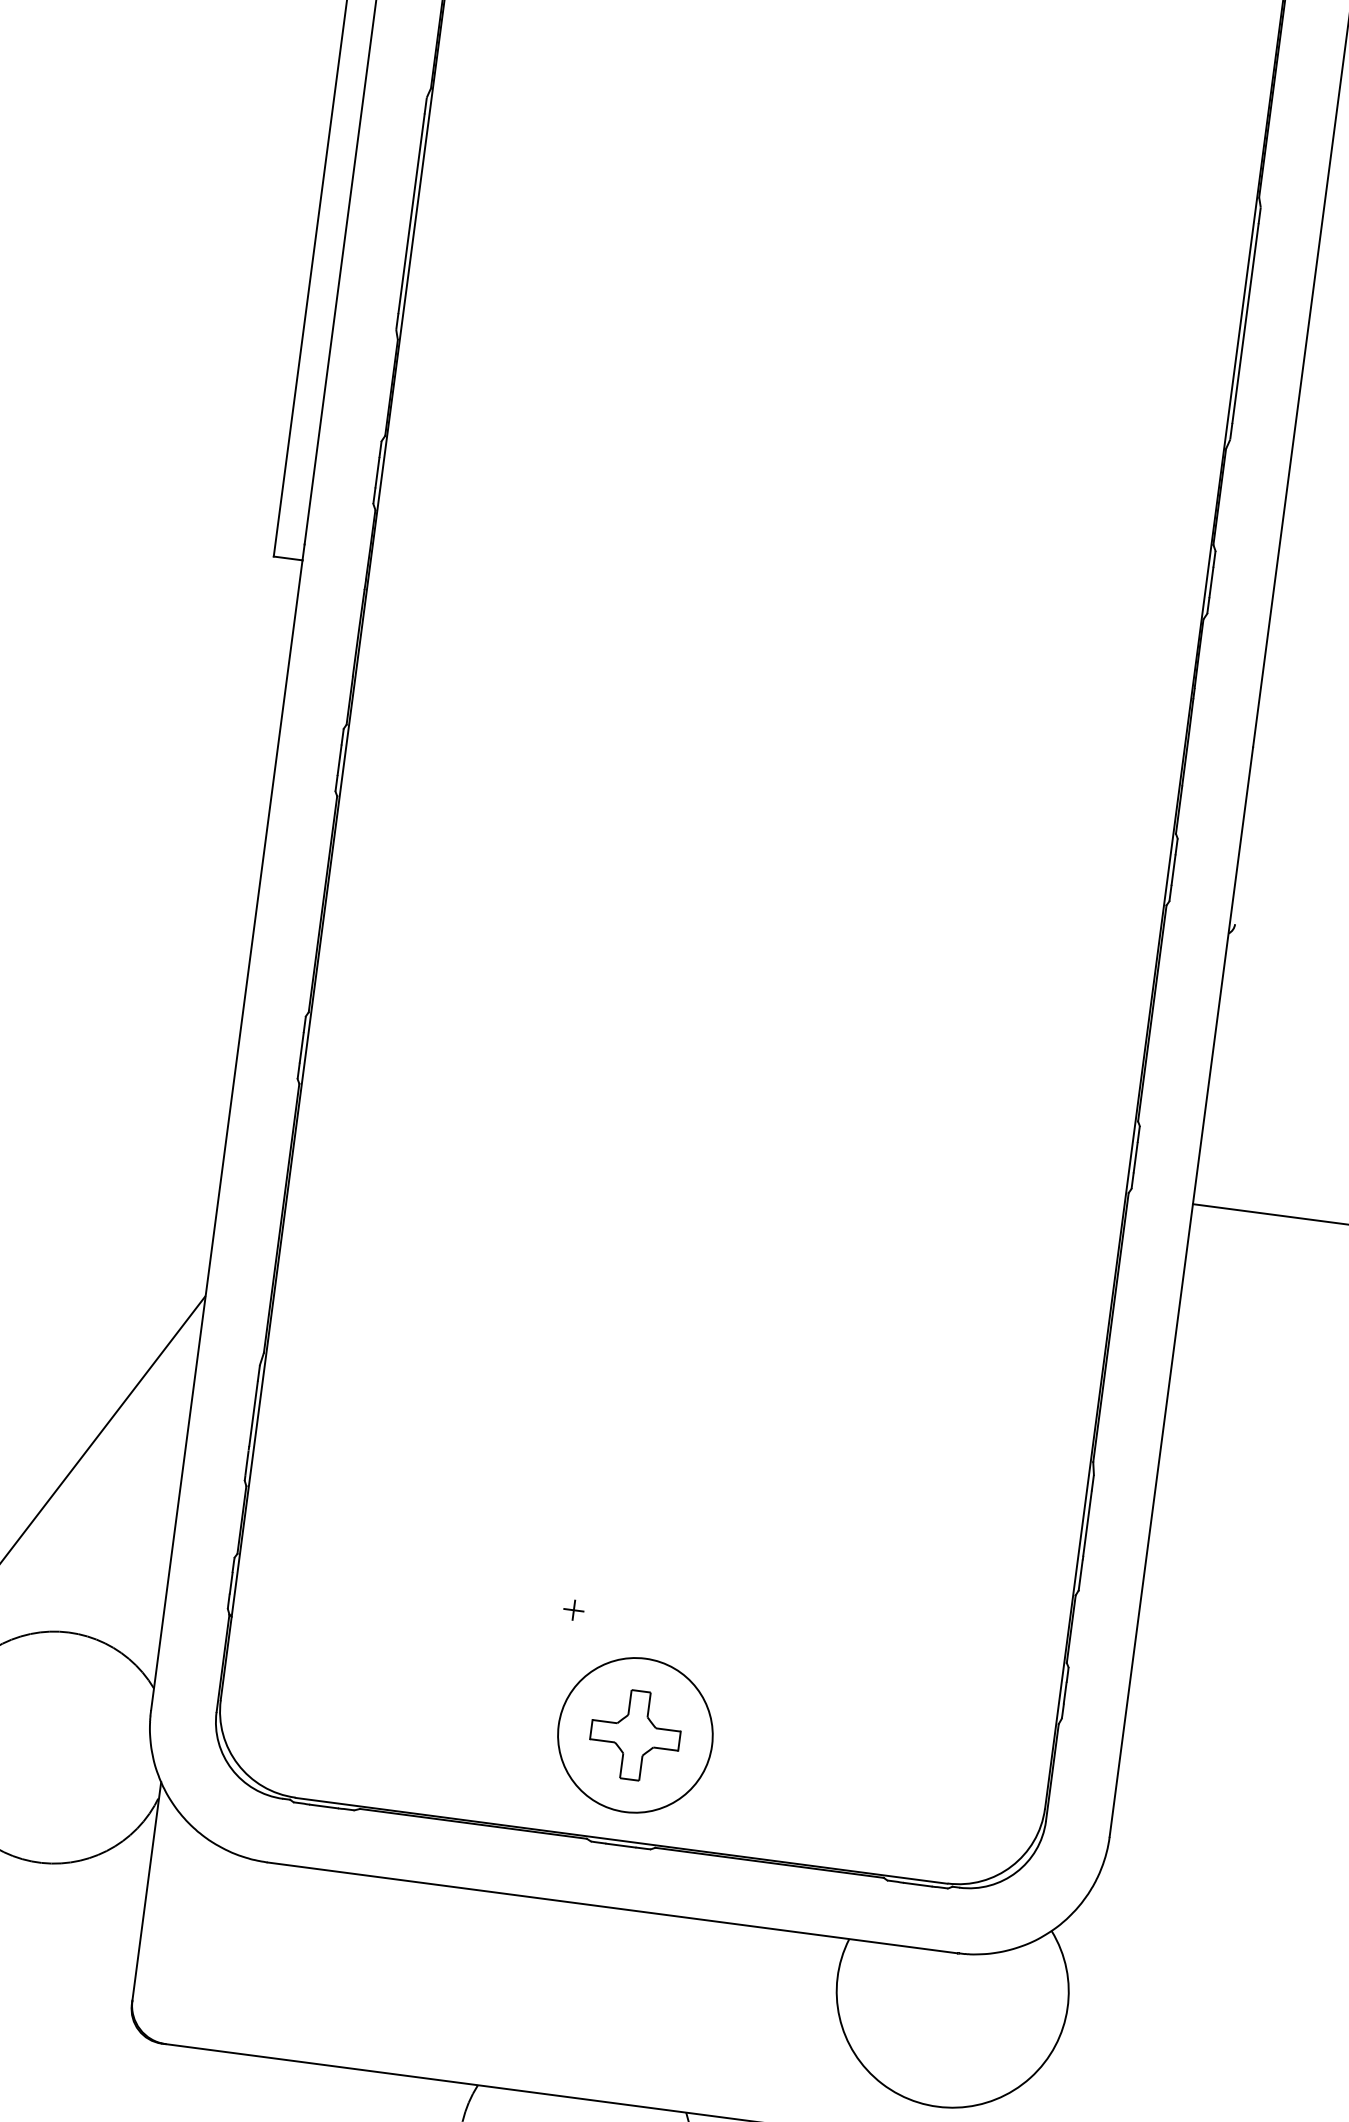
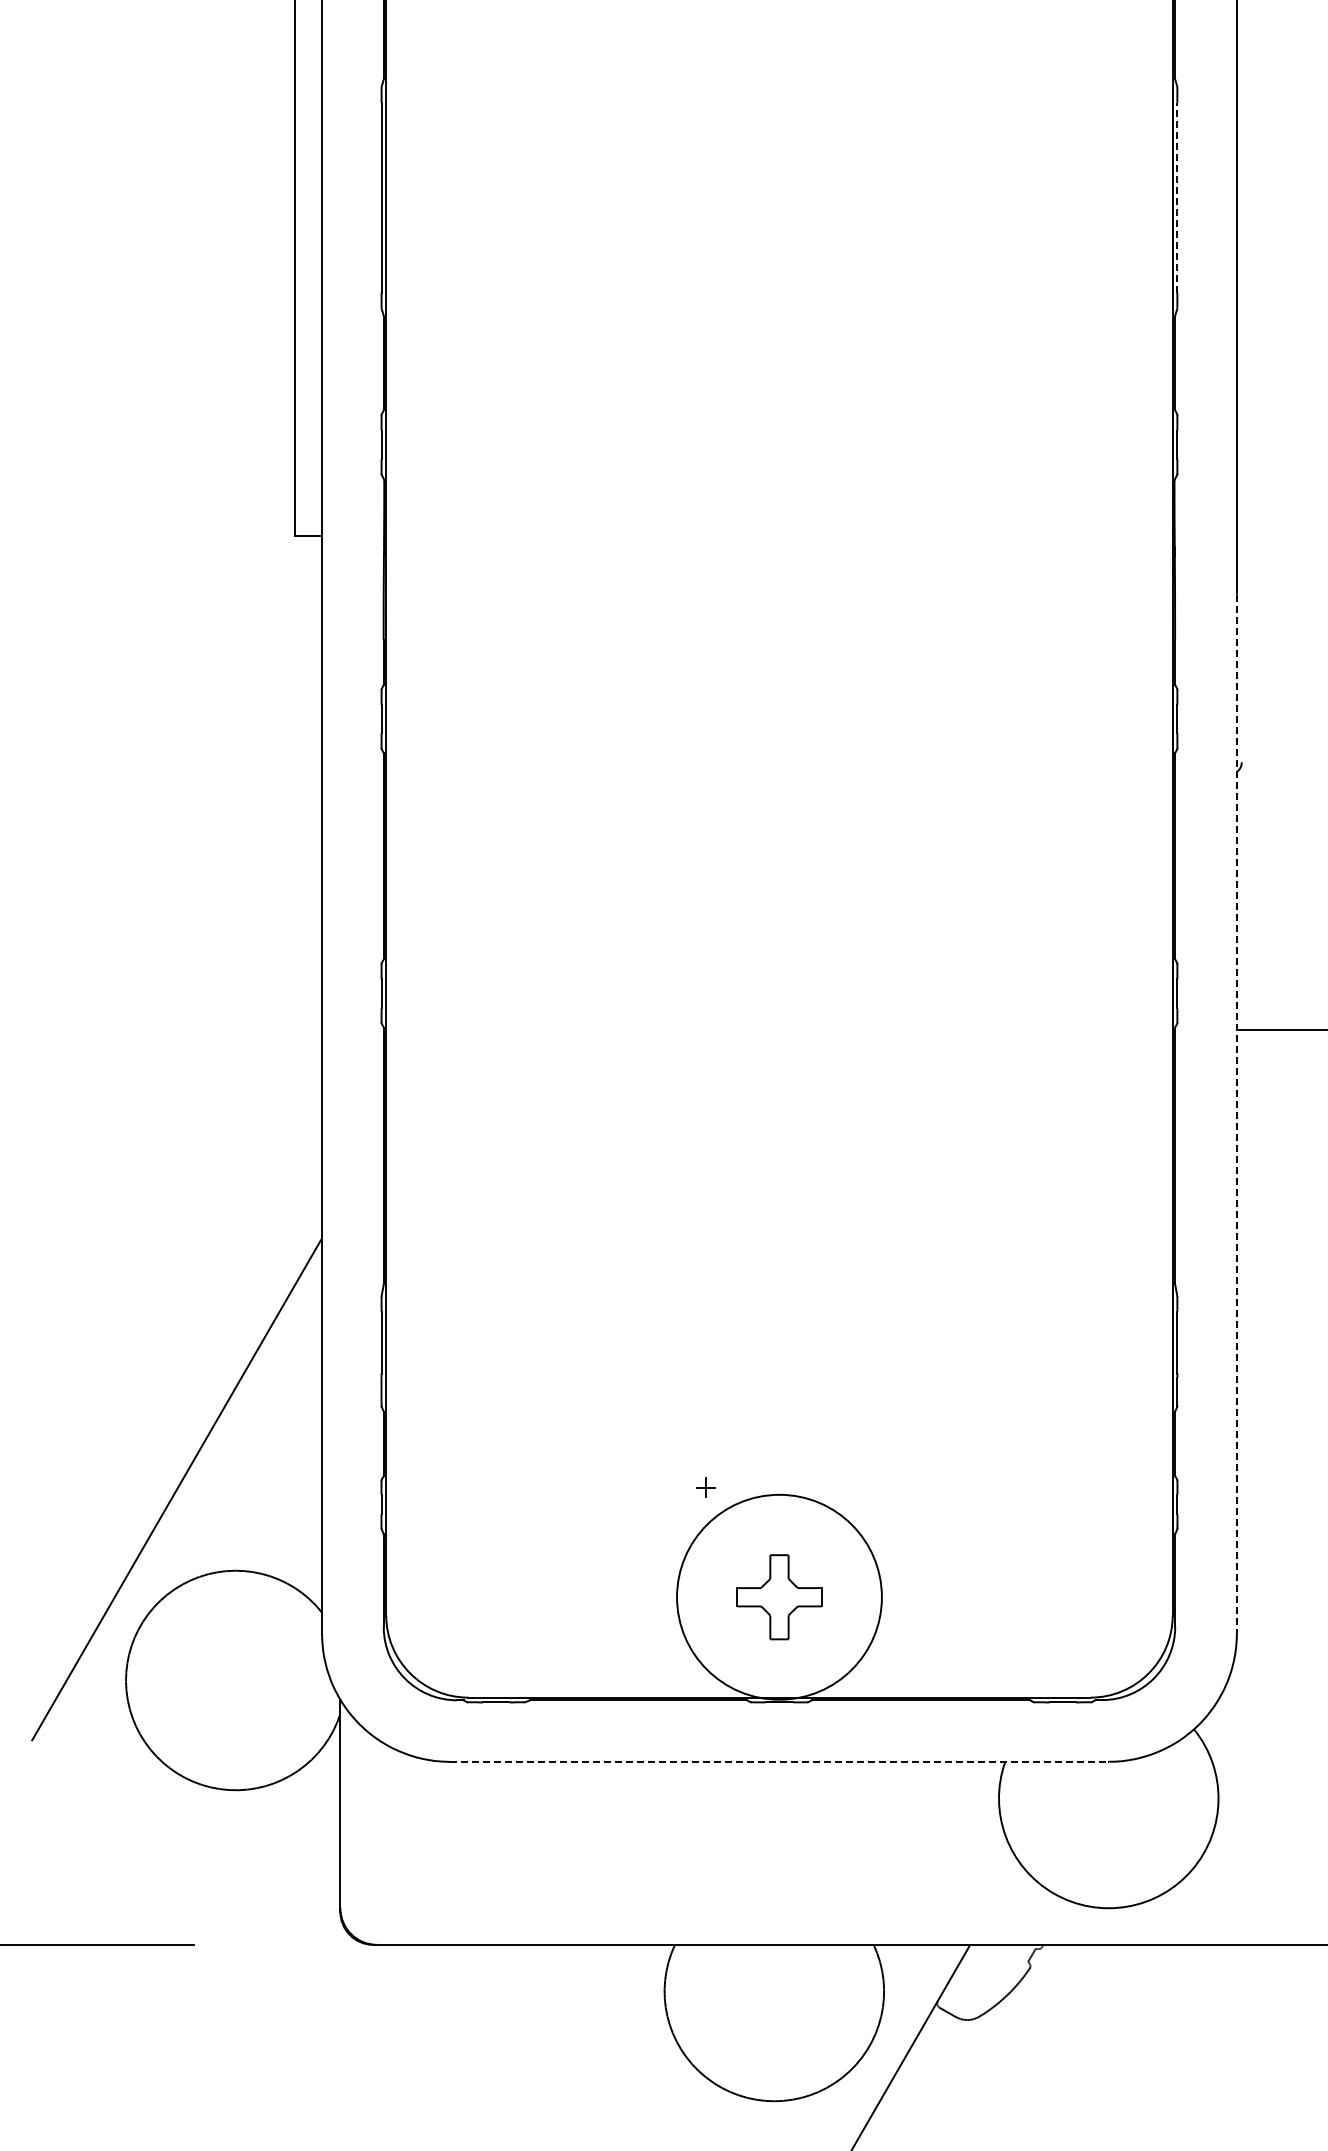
line: (1245, 323) -> (1177, 197), solid -> dashed
line: (1180, 1292) -> (1236, 1114), solid -> dashed
circle: (635, 1735) -> (779, 1597), size x1.4
line: (612, 1907) -> (779, 1761), solid -> dashed

